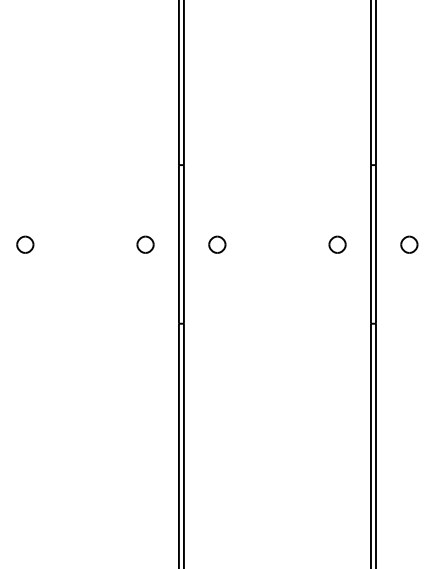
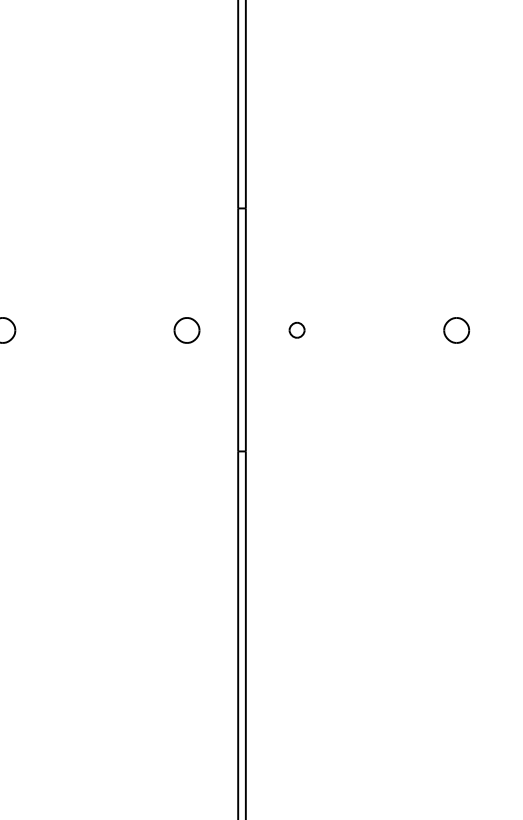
part: (217, 244) -> (297, 330), size x0.6
part: (337, 244) -> (456, 330), moved

